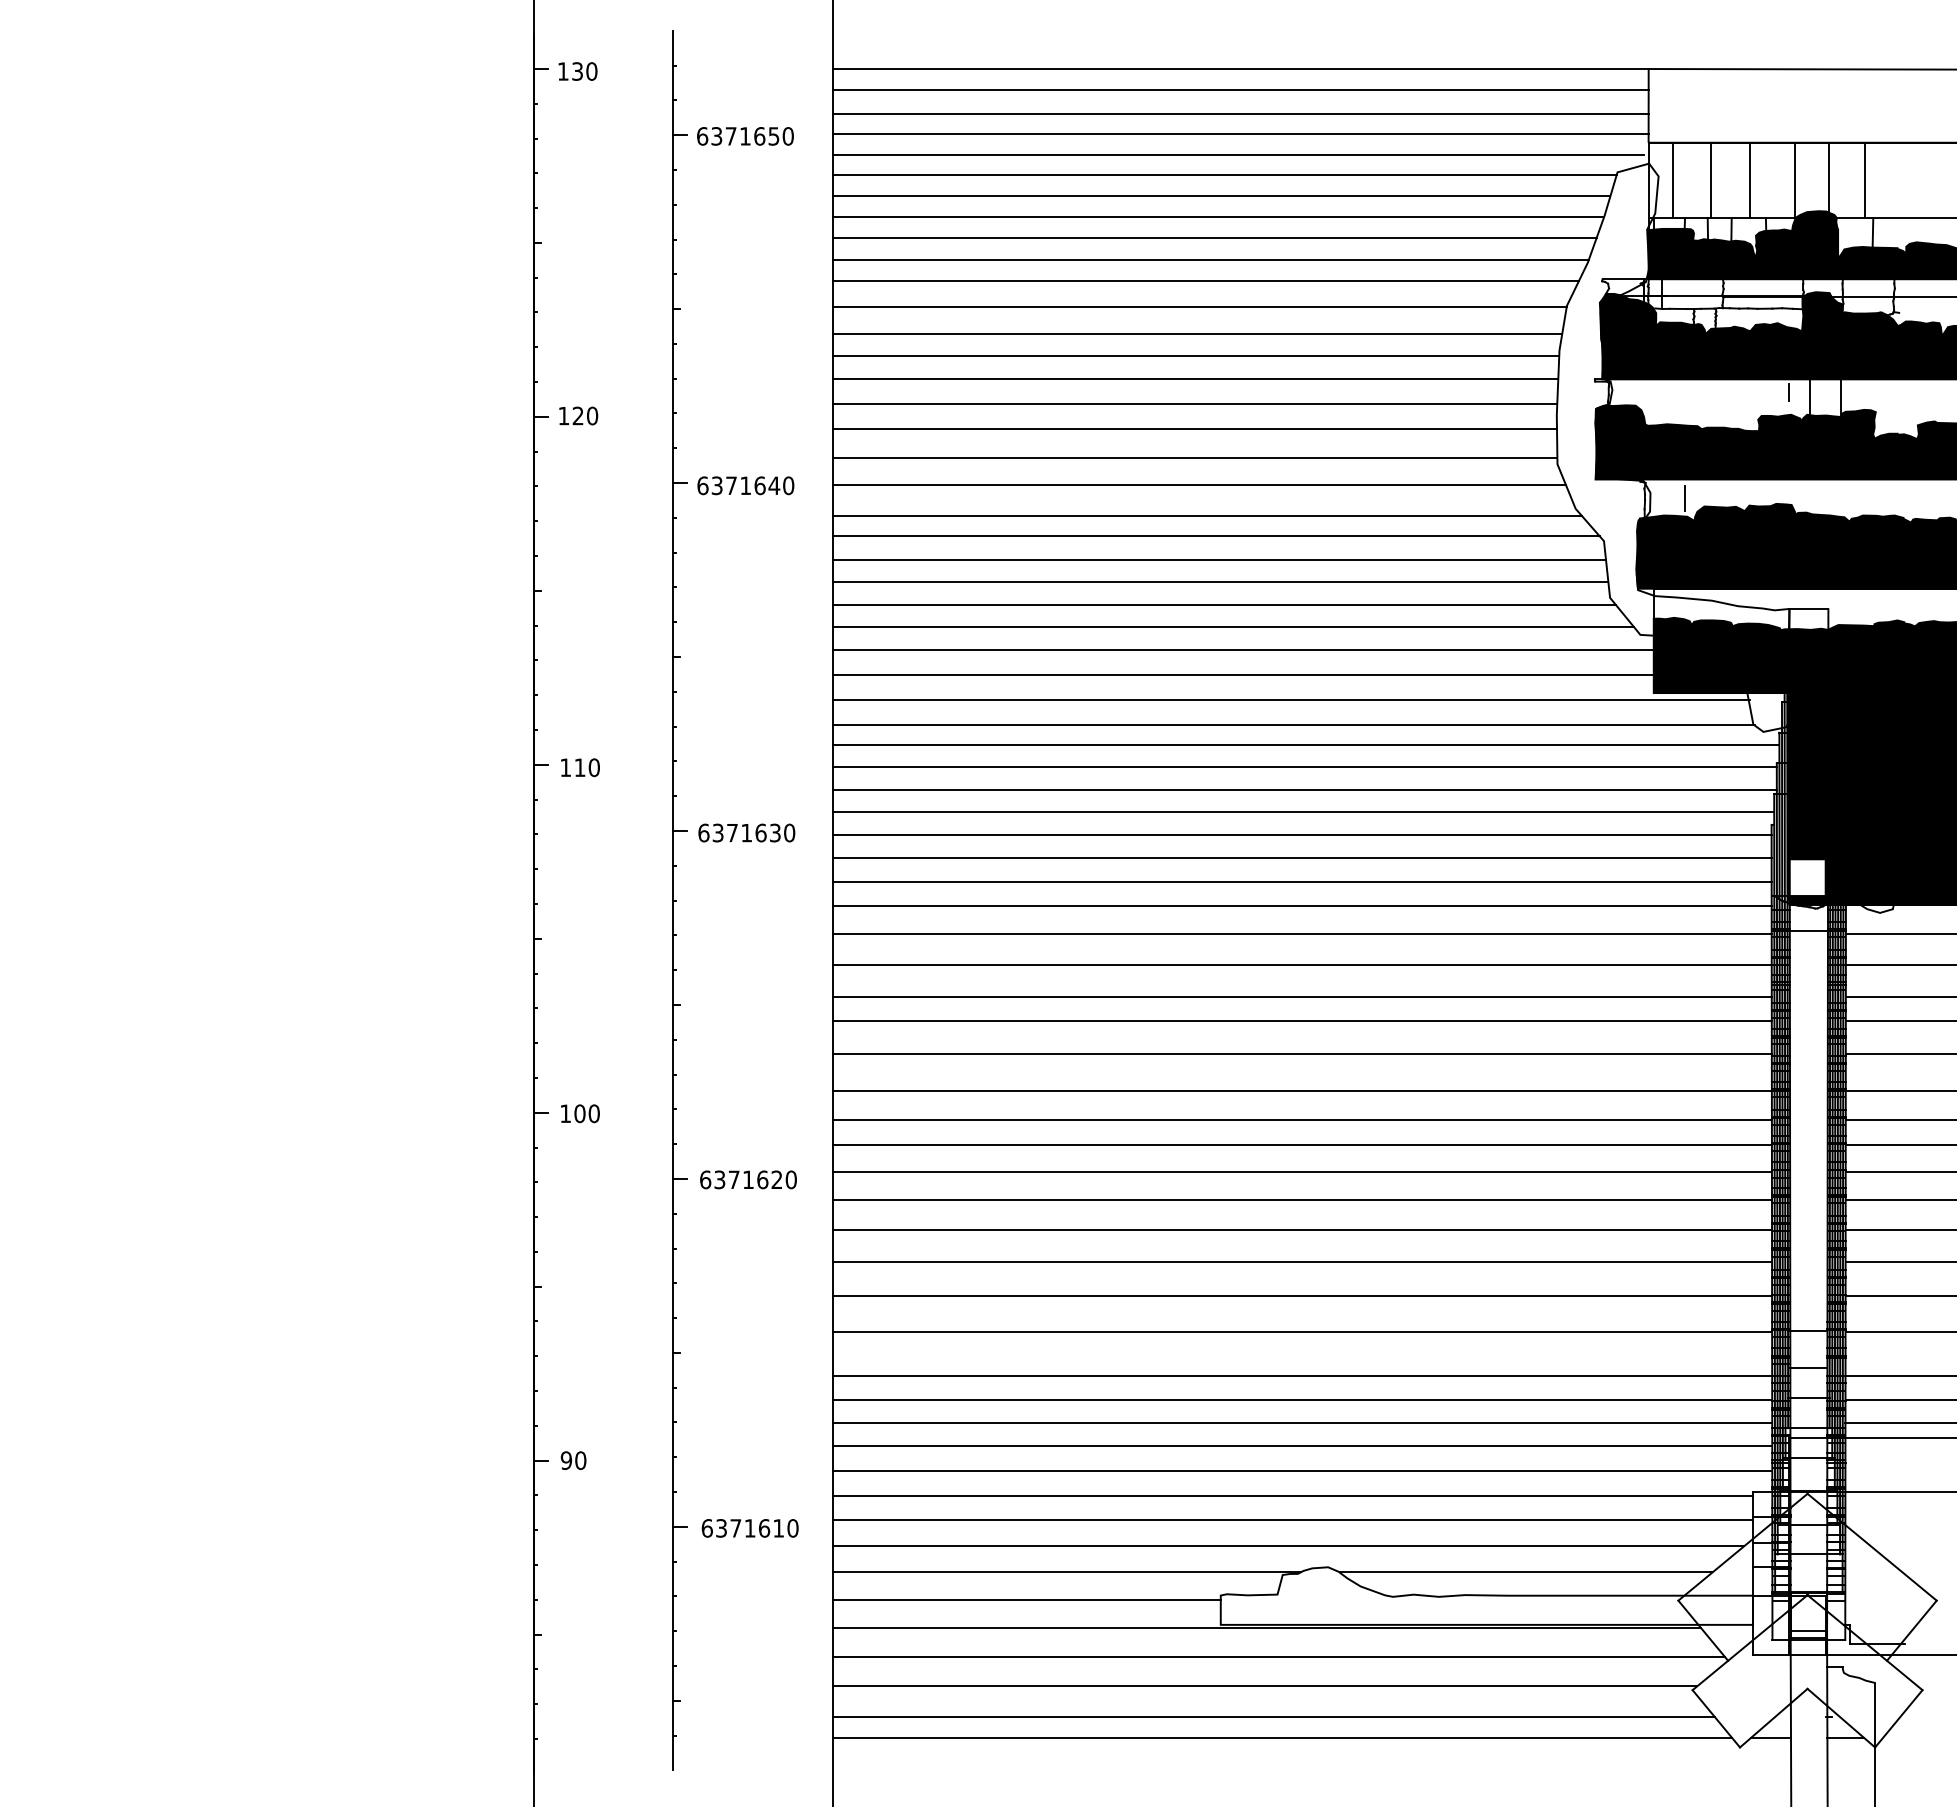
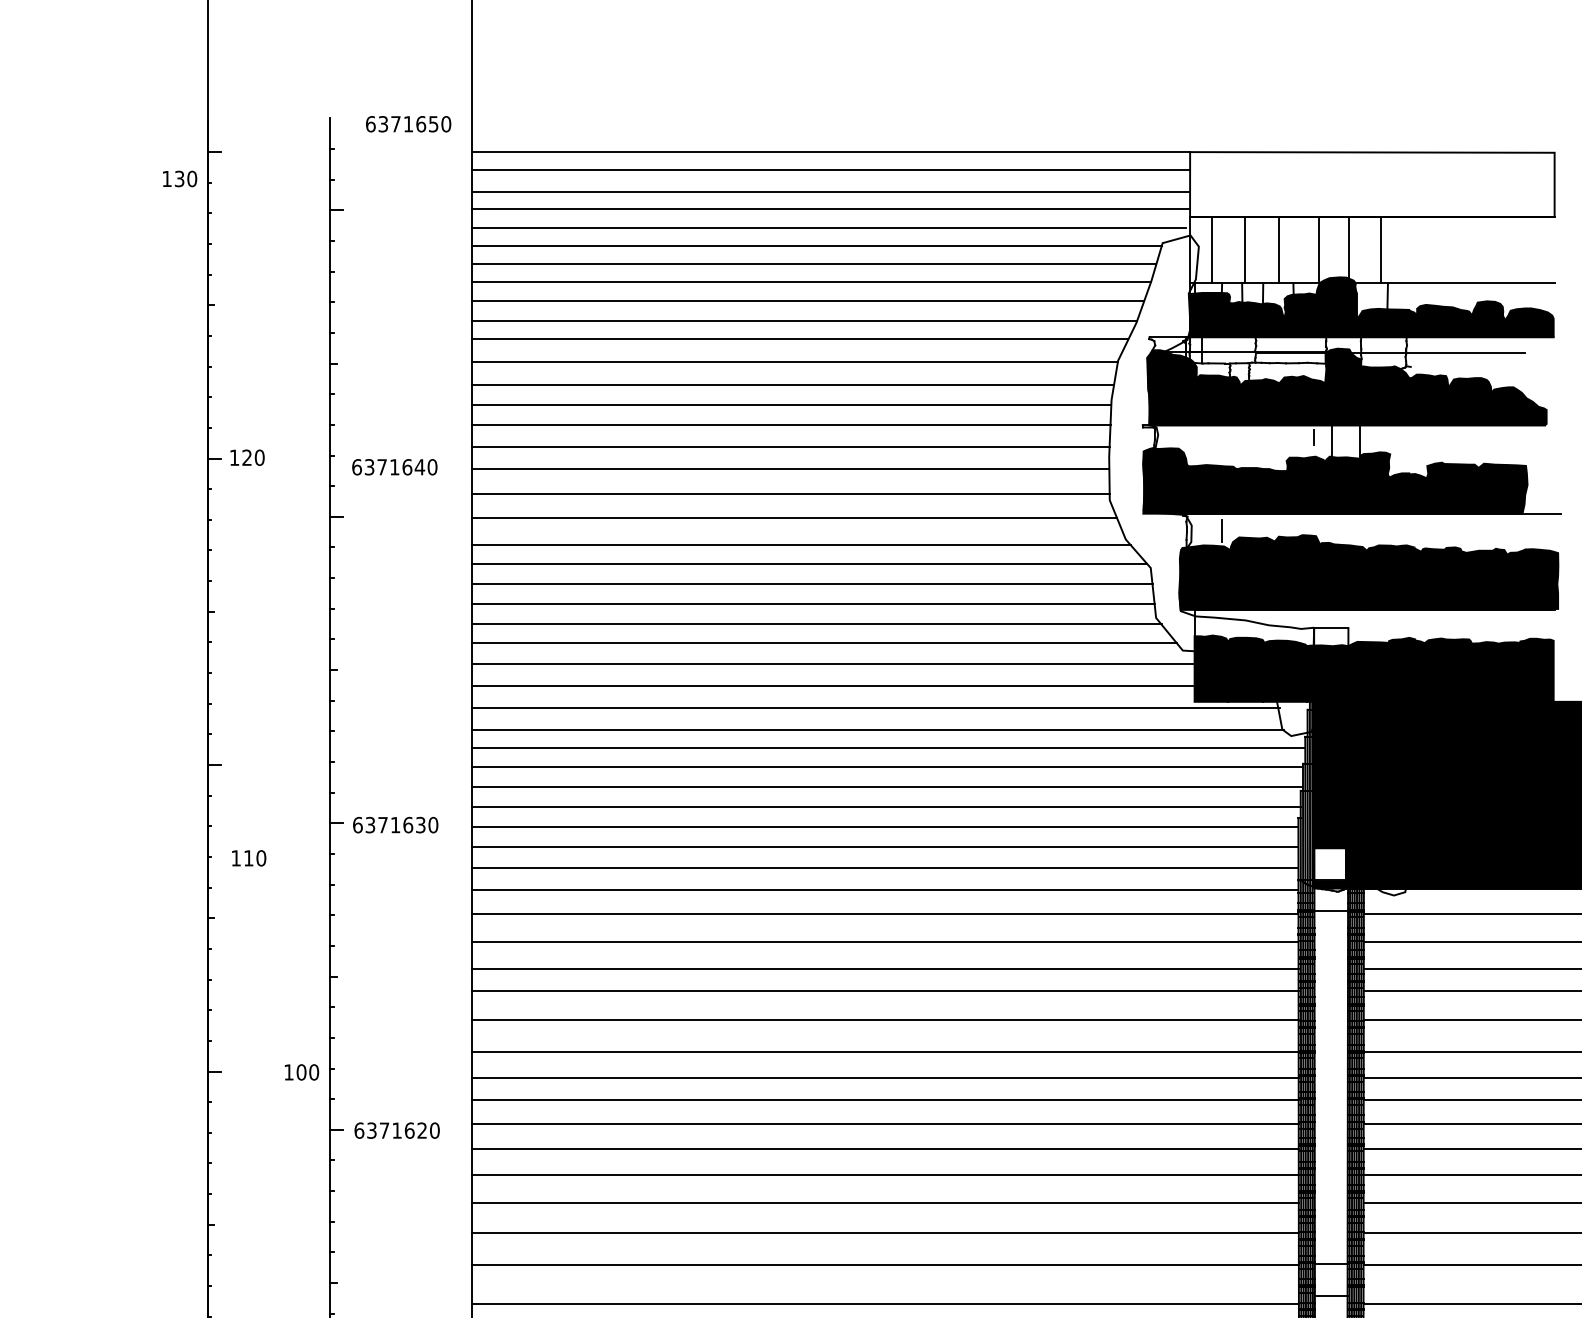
text: (577, 71) -> (179, 178), moved
text: (745, 136) -> (408, 124), moved
text: (745, 485) -> (394, 467), moved
text: (580, 767) -> (249, 858), moved
text: (580, 1113) -> (302, 1072), moved

